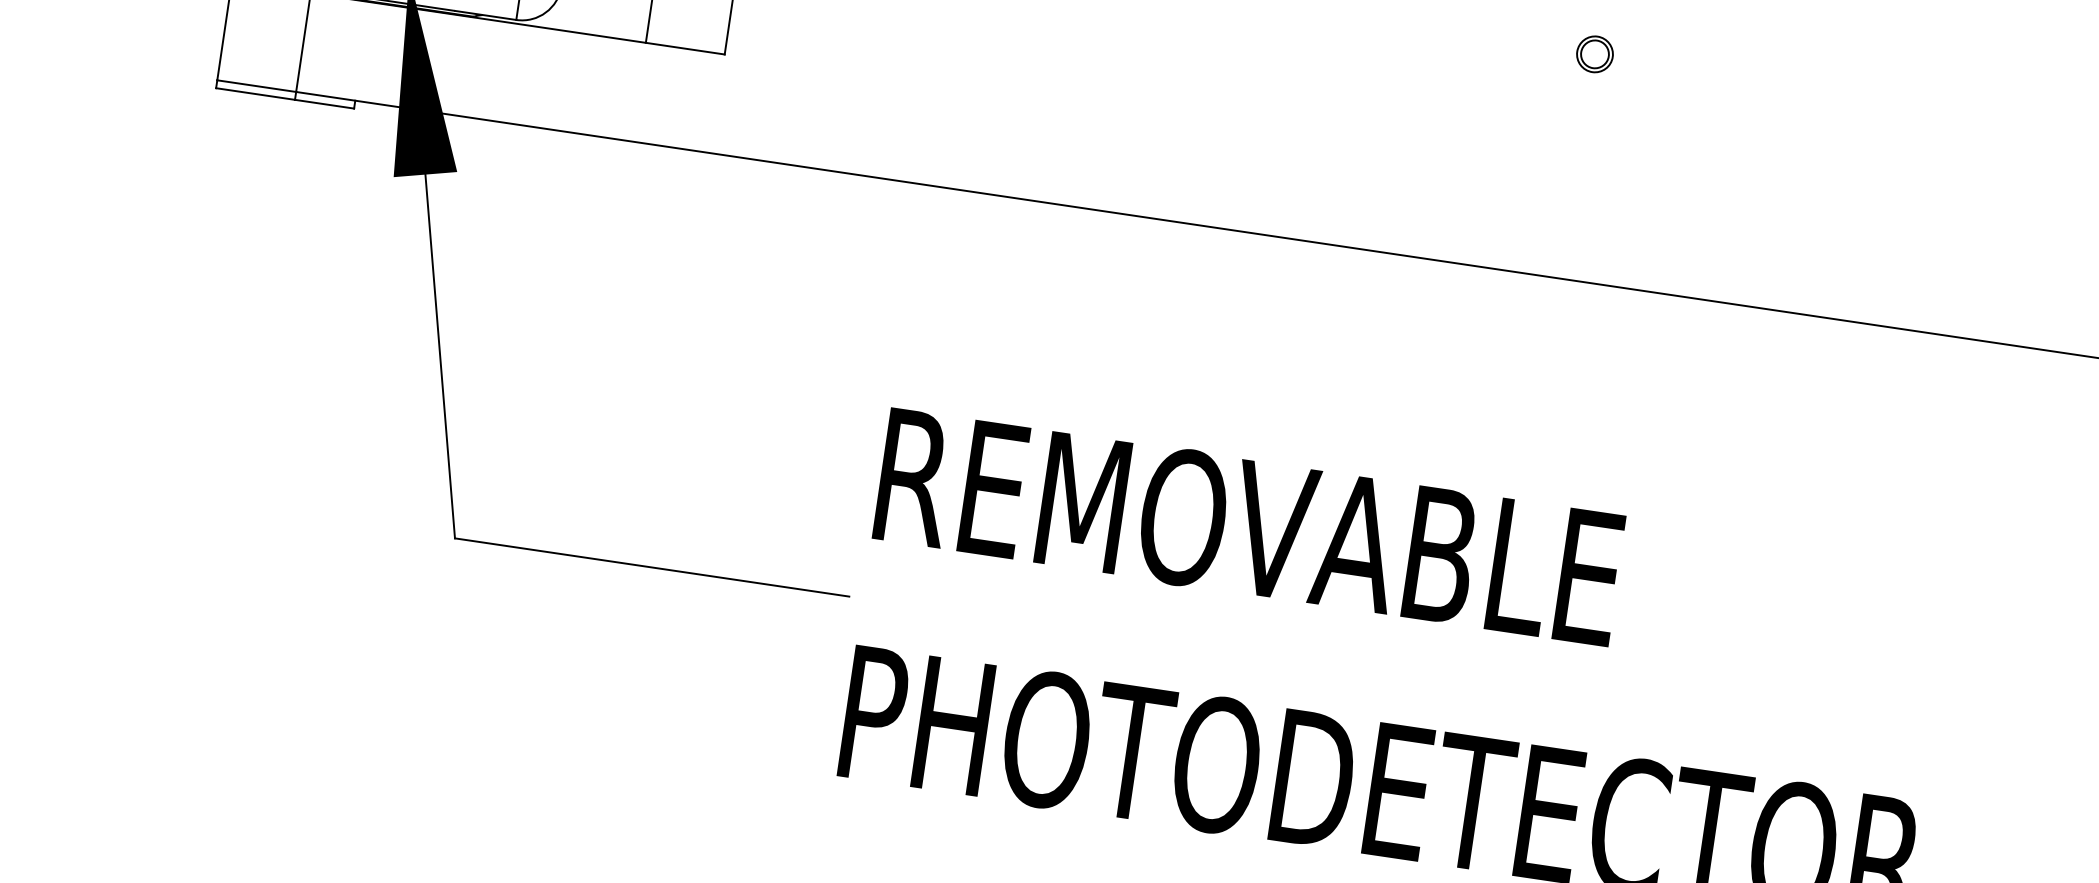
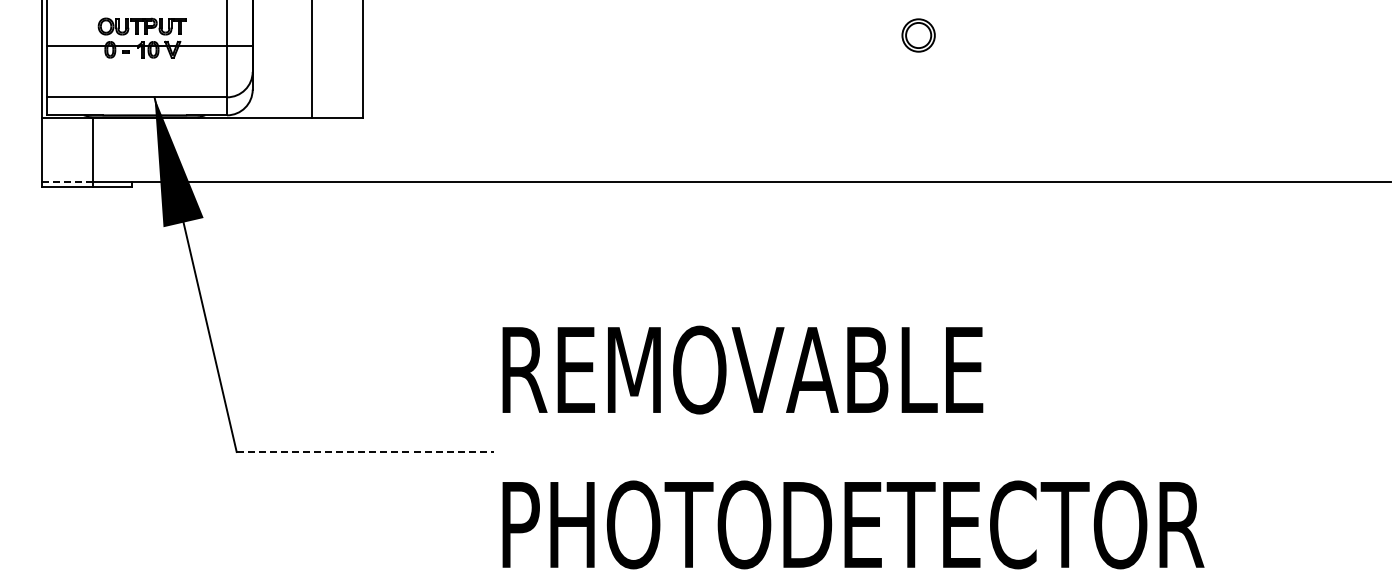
part: (1594, 54) -> (918, 35), size x1.4
line: (256, 86) -> (67, 182), solid -> dashed
line: (652, 568) -> (365, 452), solid -> dashed

